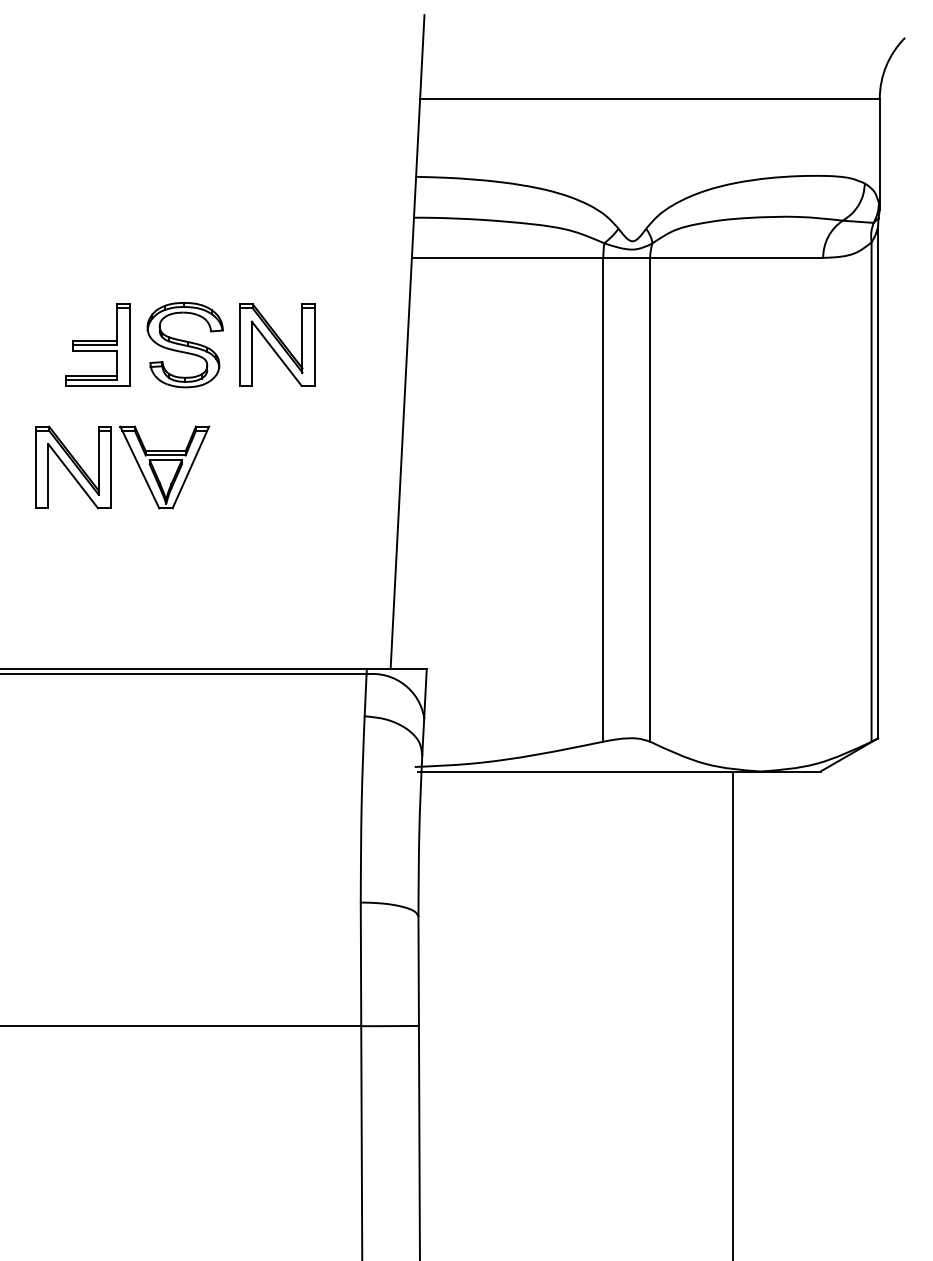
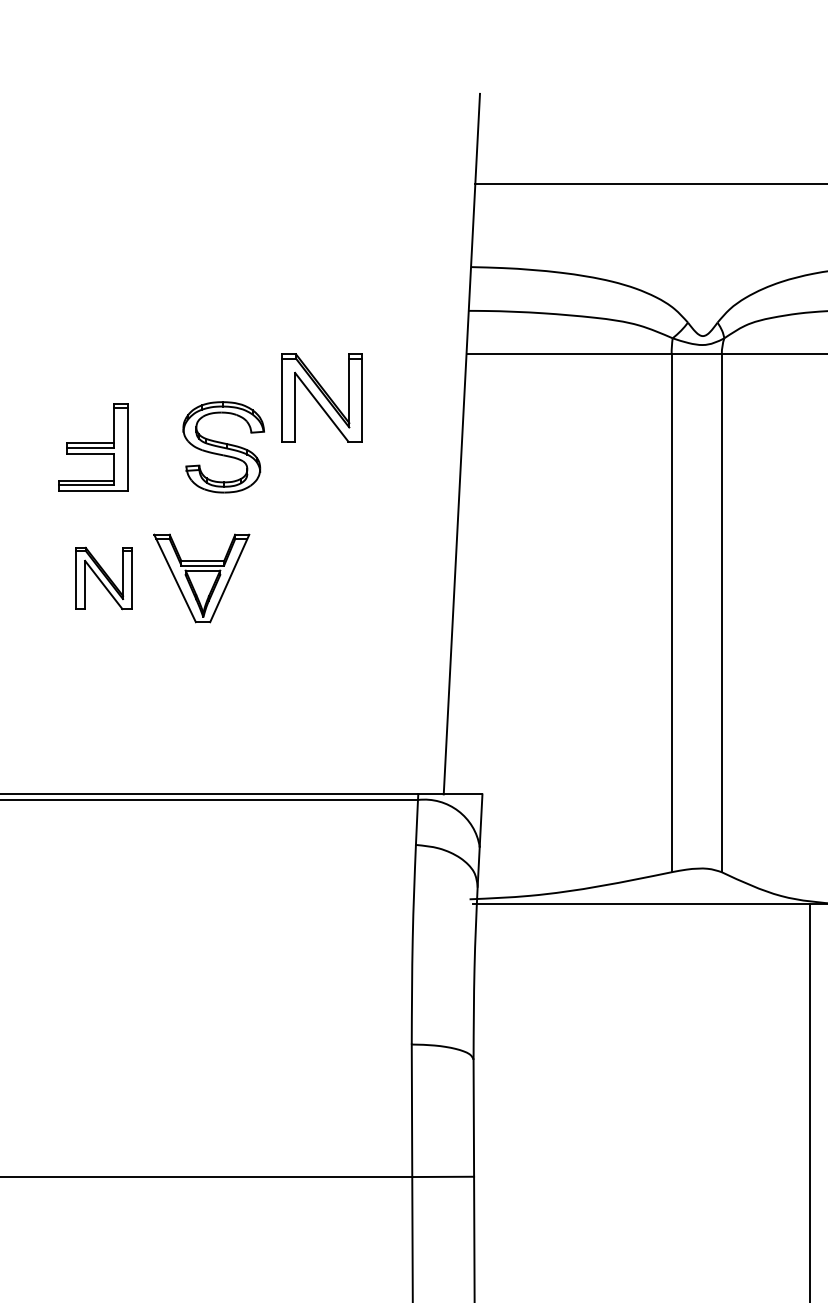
part: (97, 344) -> (93, 446), moved
part: (277, 344) -> (322, 397), moved
part: (73, 467) -> (104, 578), size x0.7

